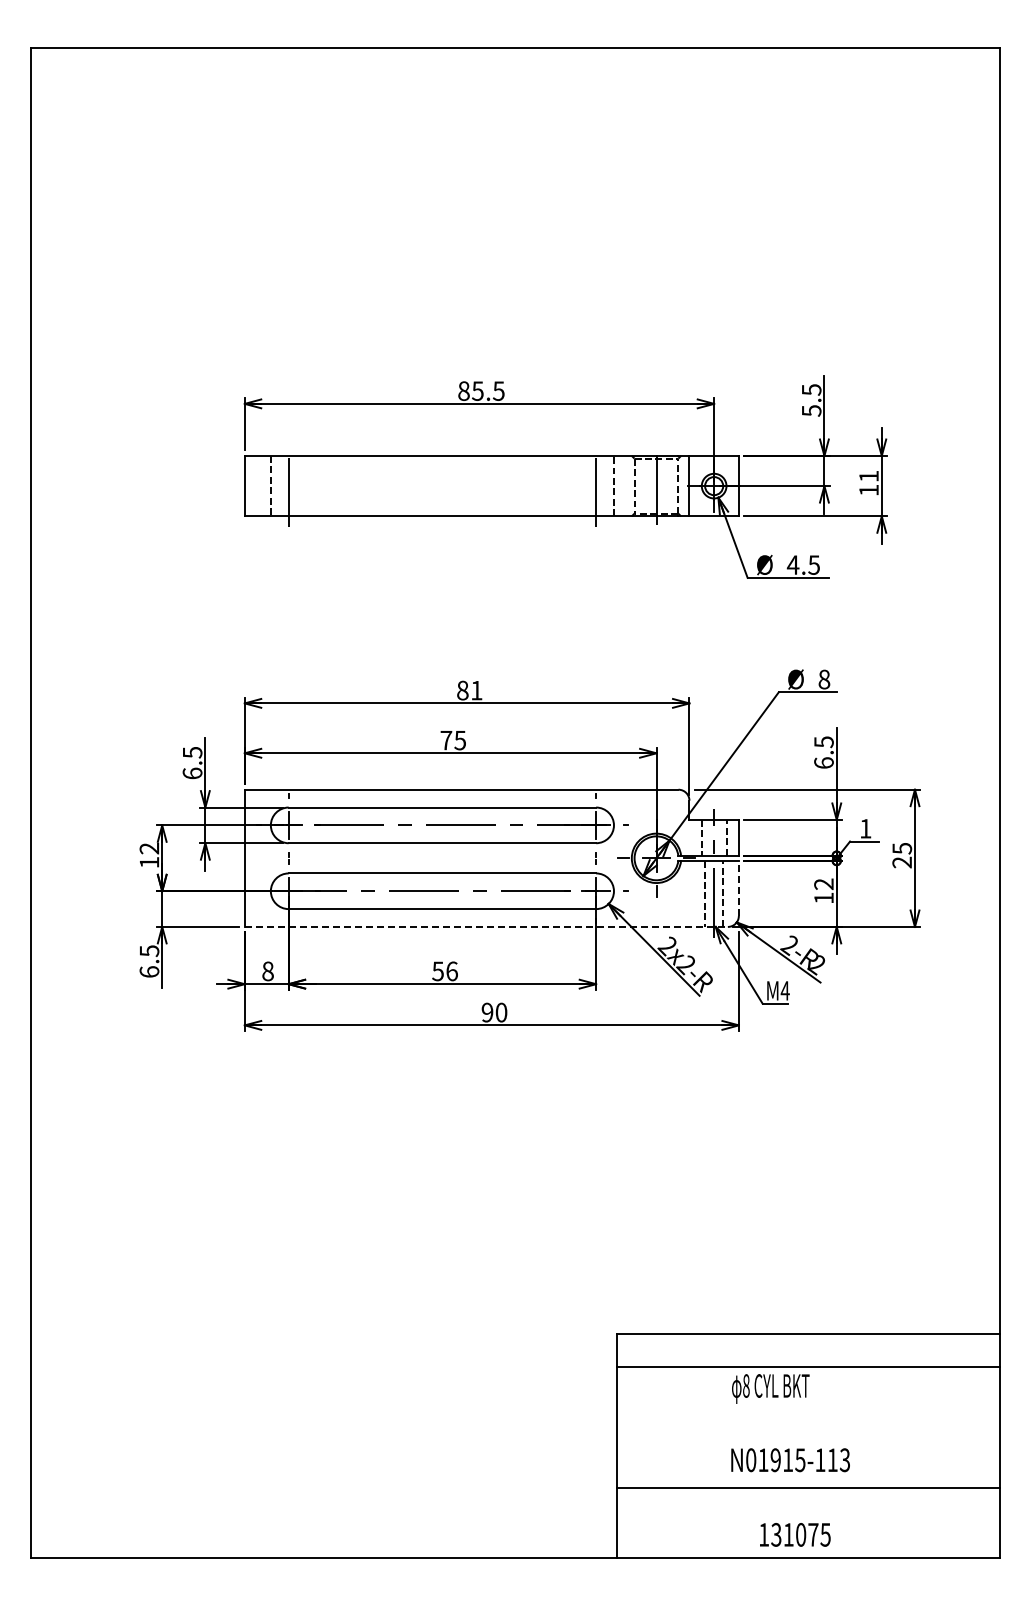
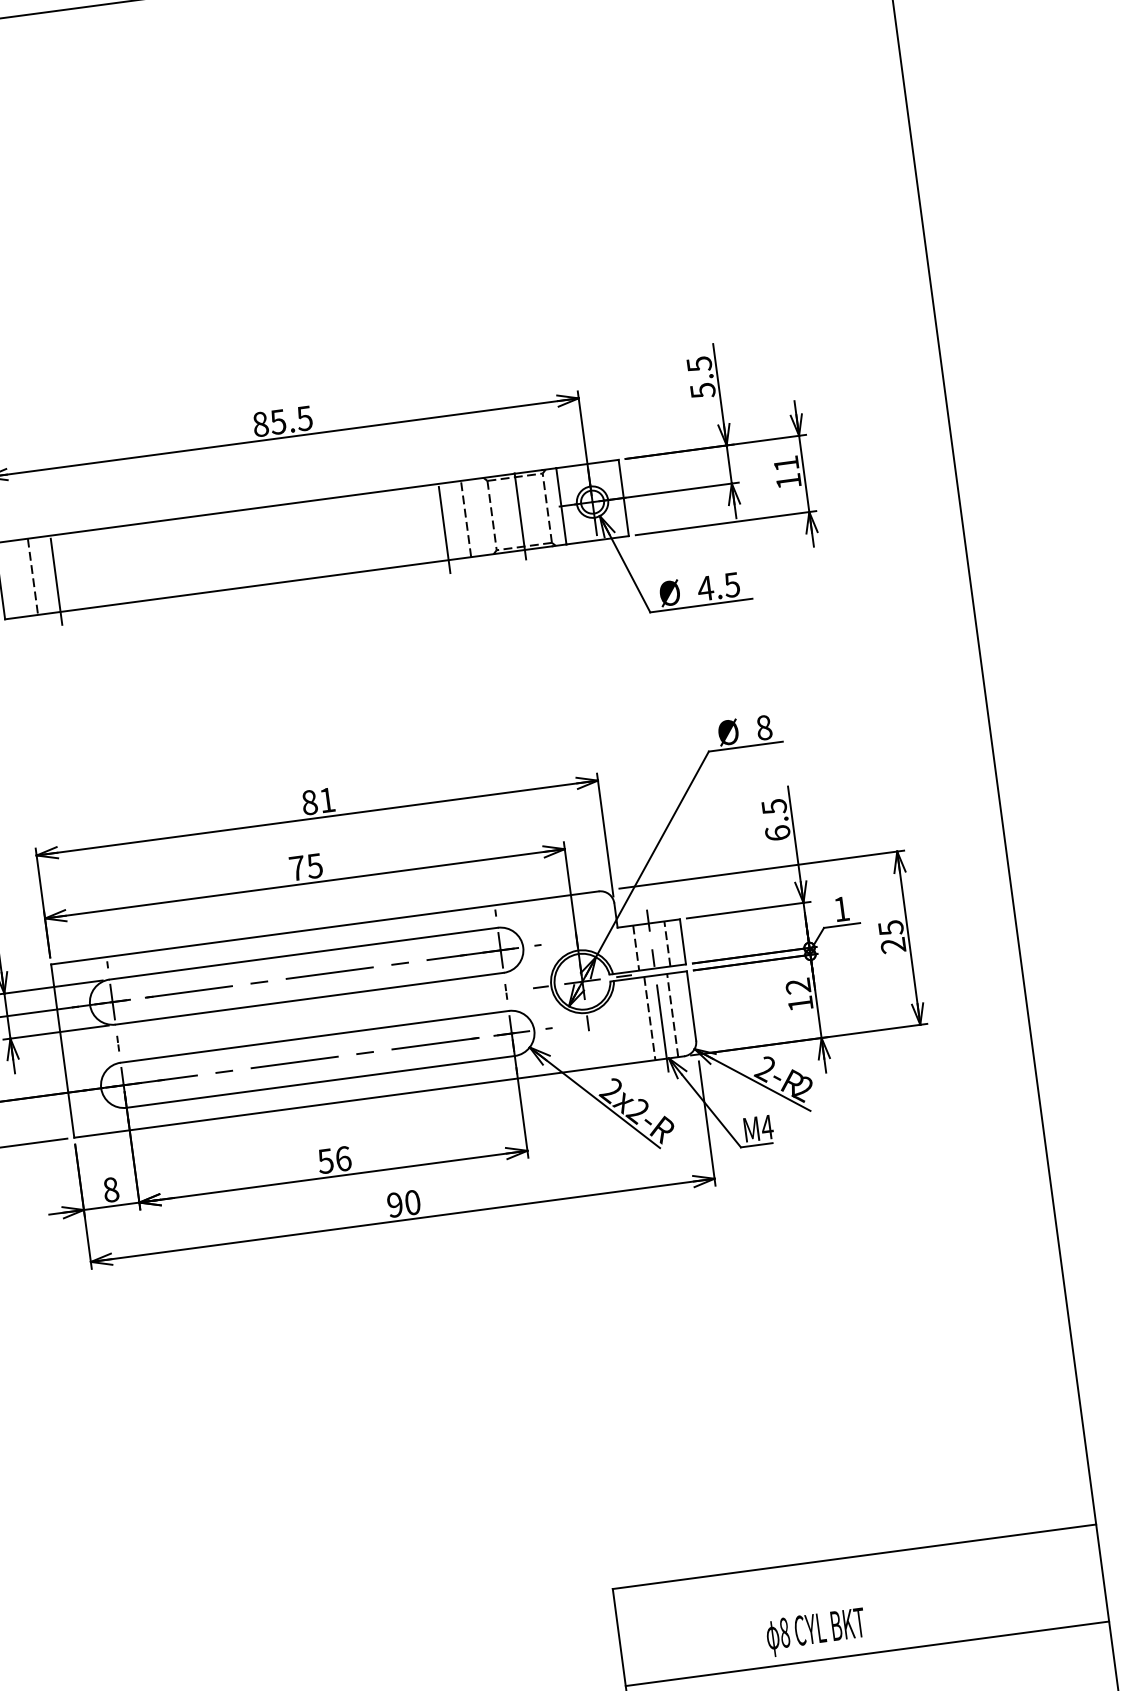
line: (738, 888) -> (691, 1006), dashed -> solid
line: (486, 926) -> (379, 1096), dashed -> solid
line: (808, 1366) -> (867, 1653), moved

